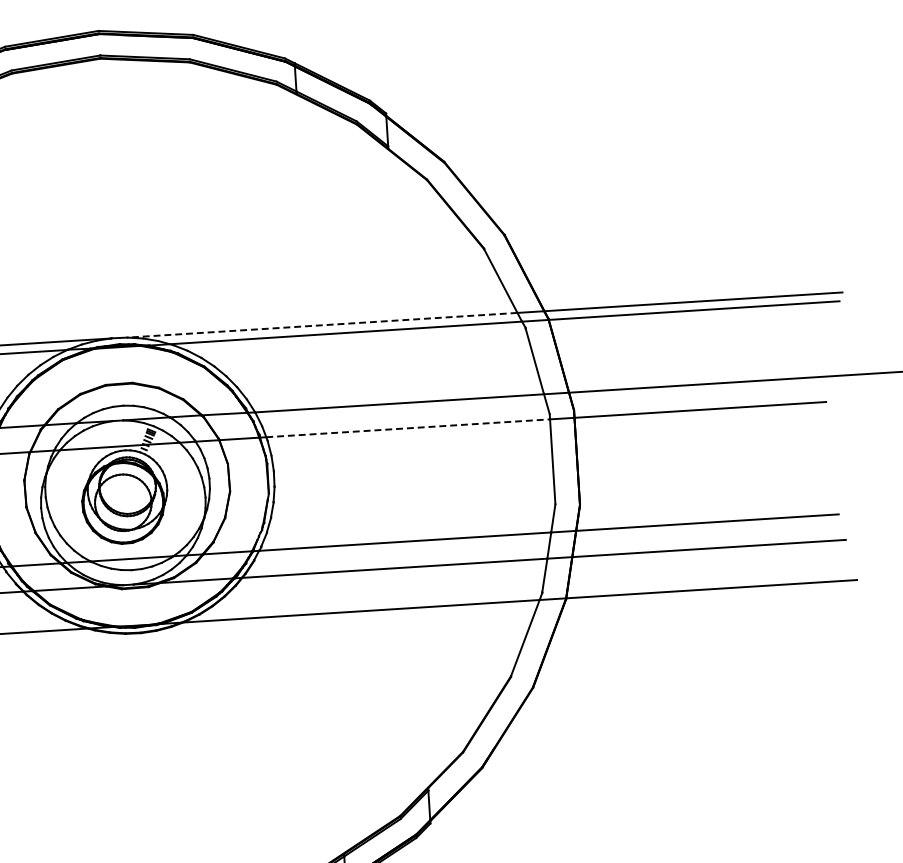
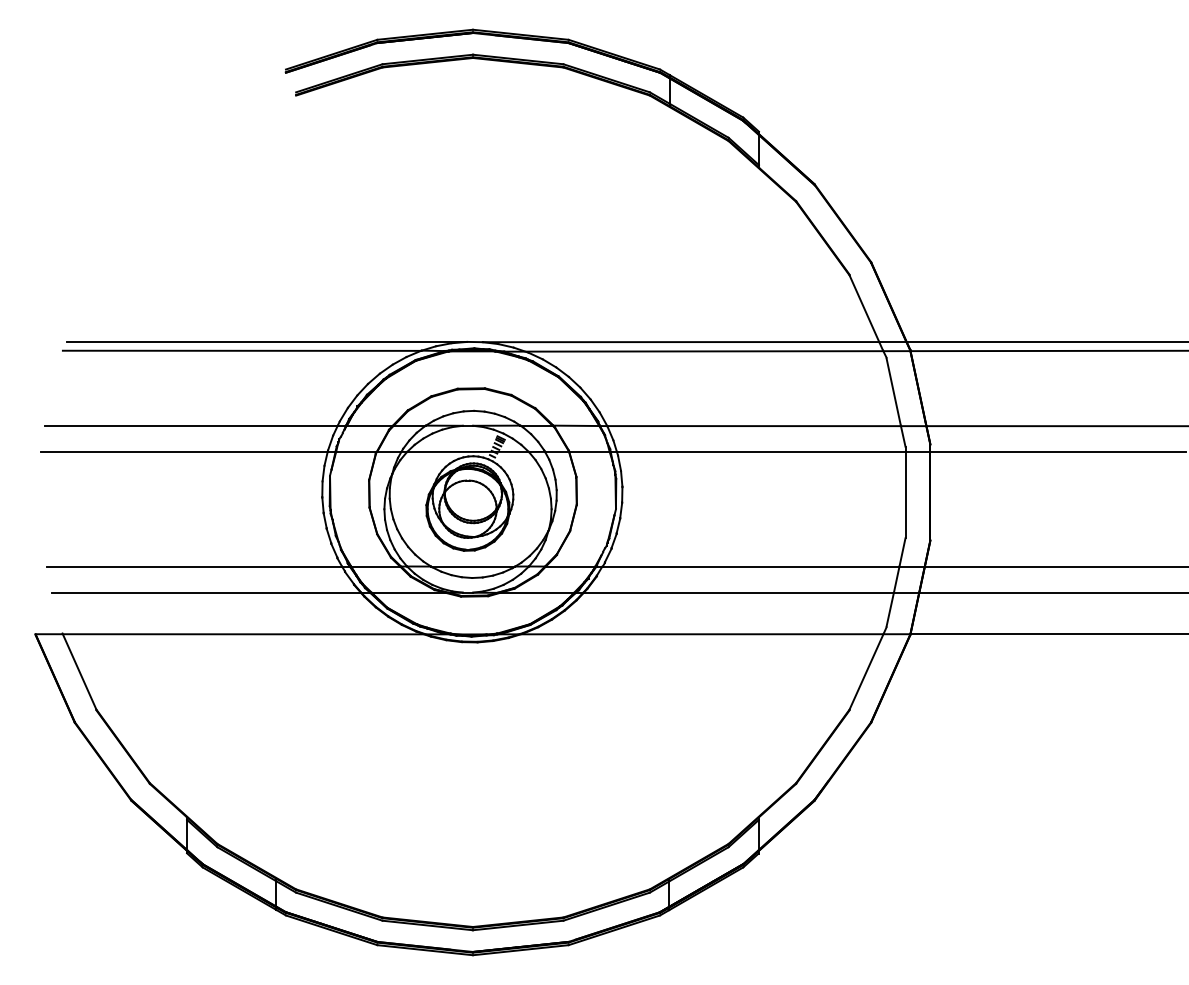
line: (322, 325) -> (680, 342), dashed -> solid
line: (408, 427) -> (761, 451), dashed -> solid

